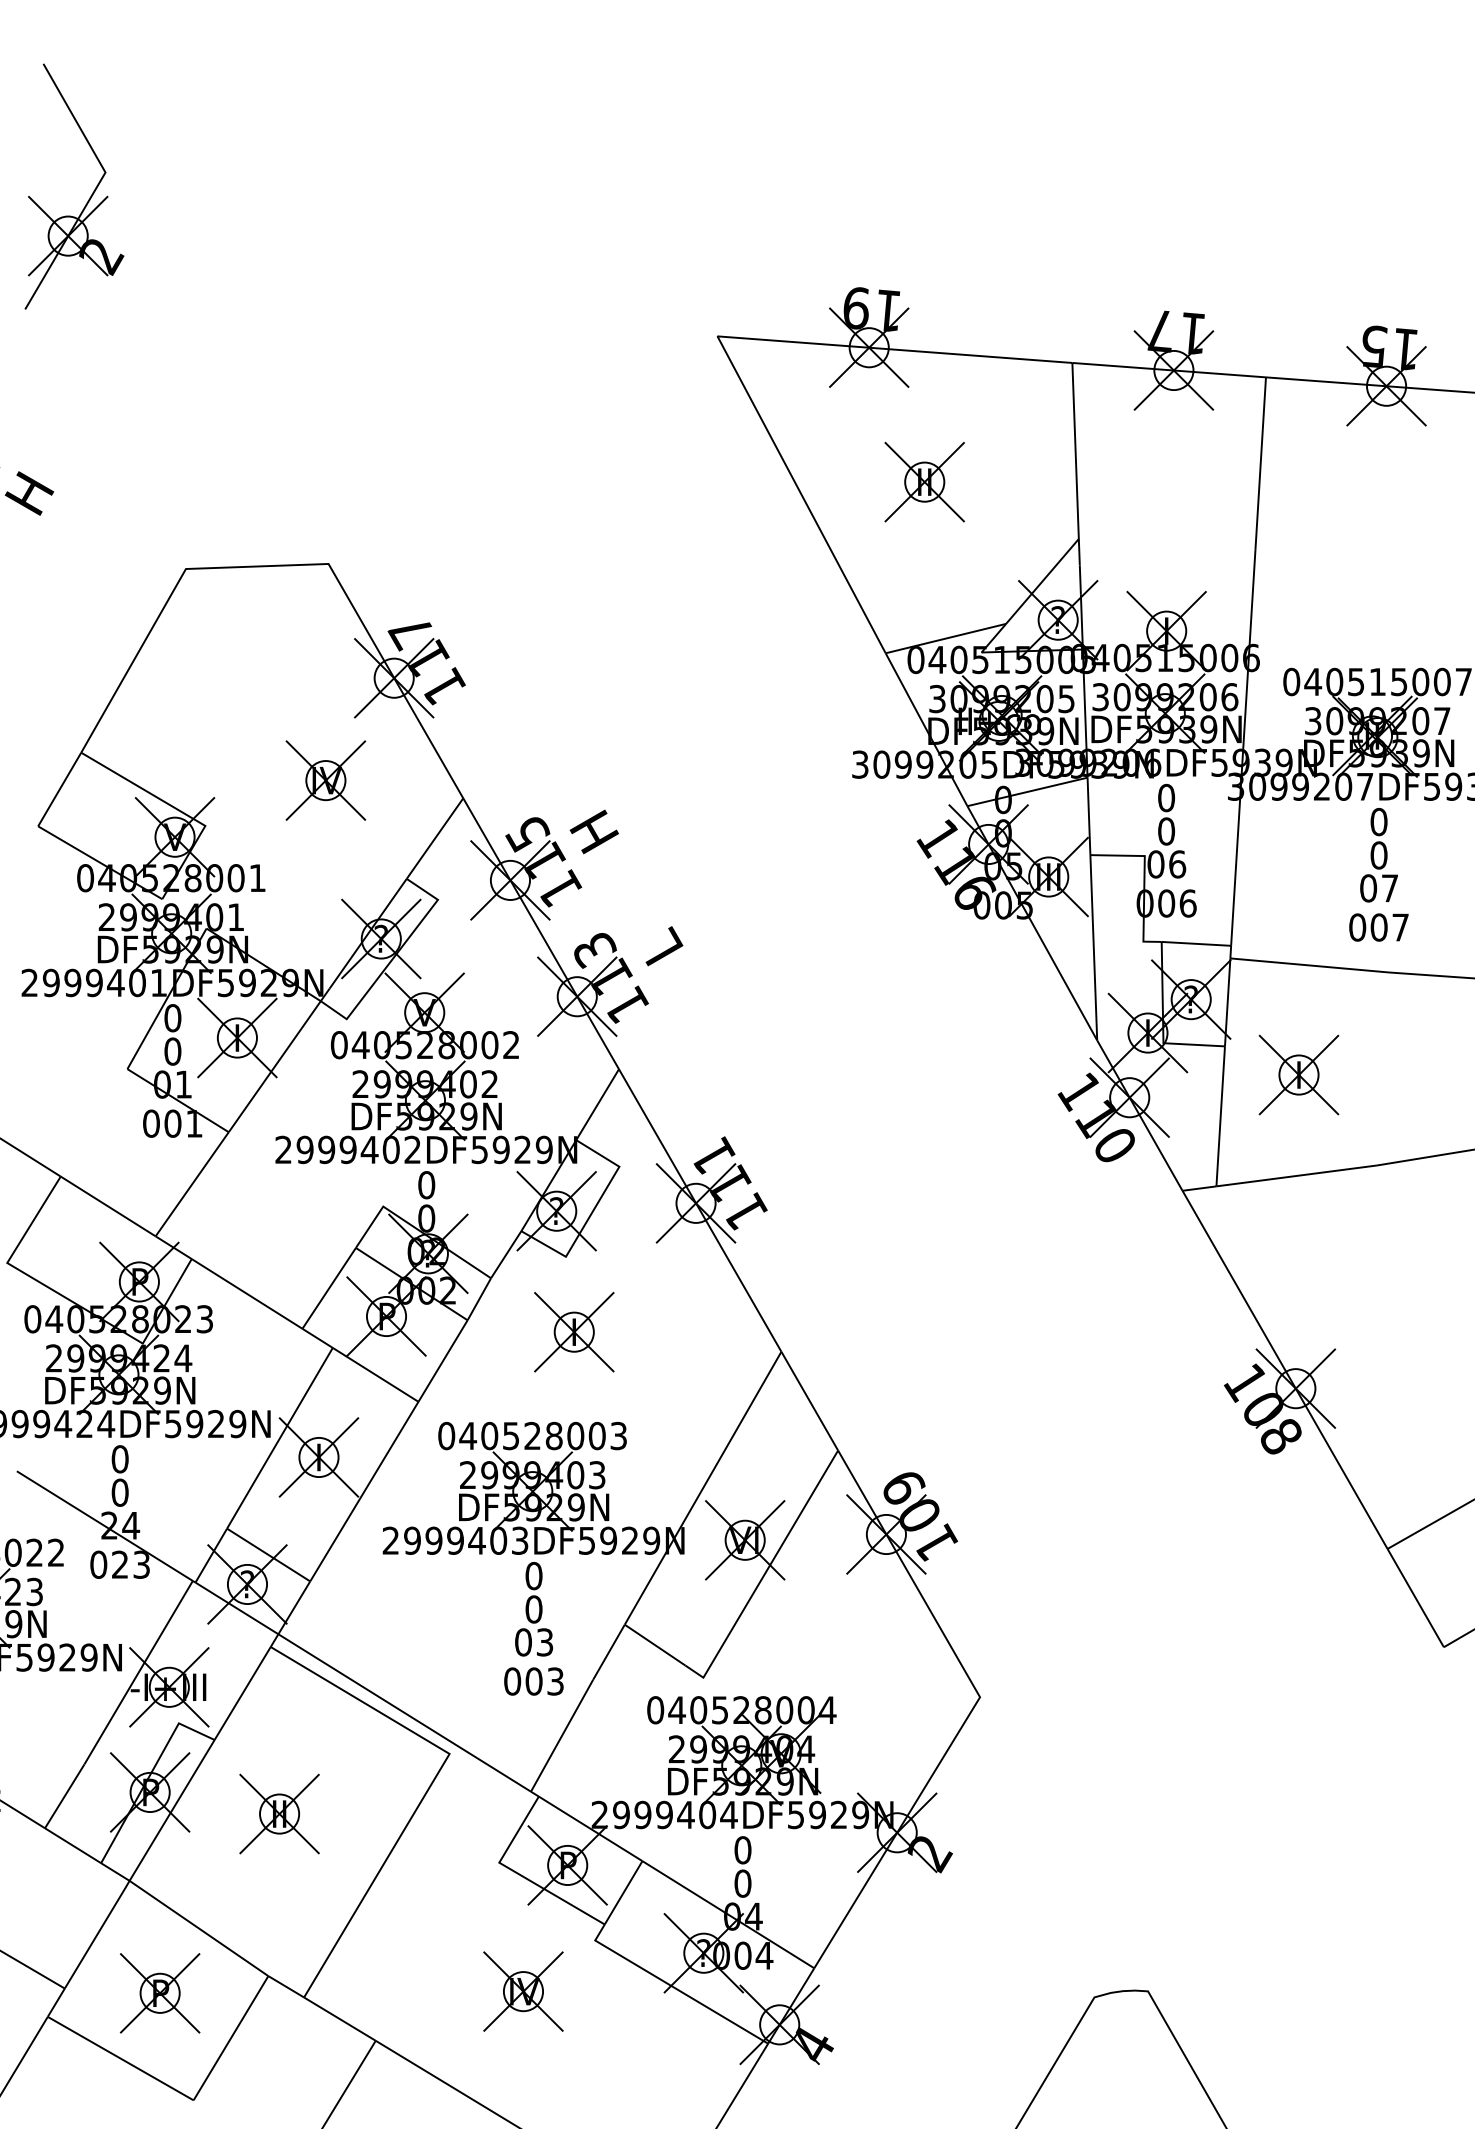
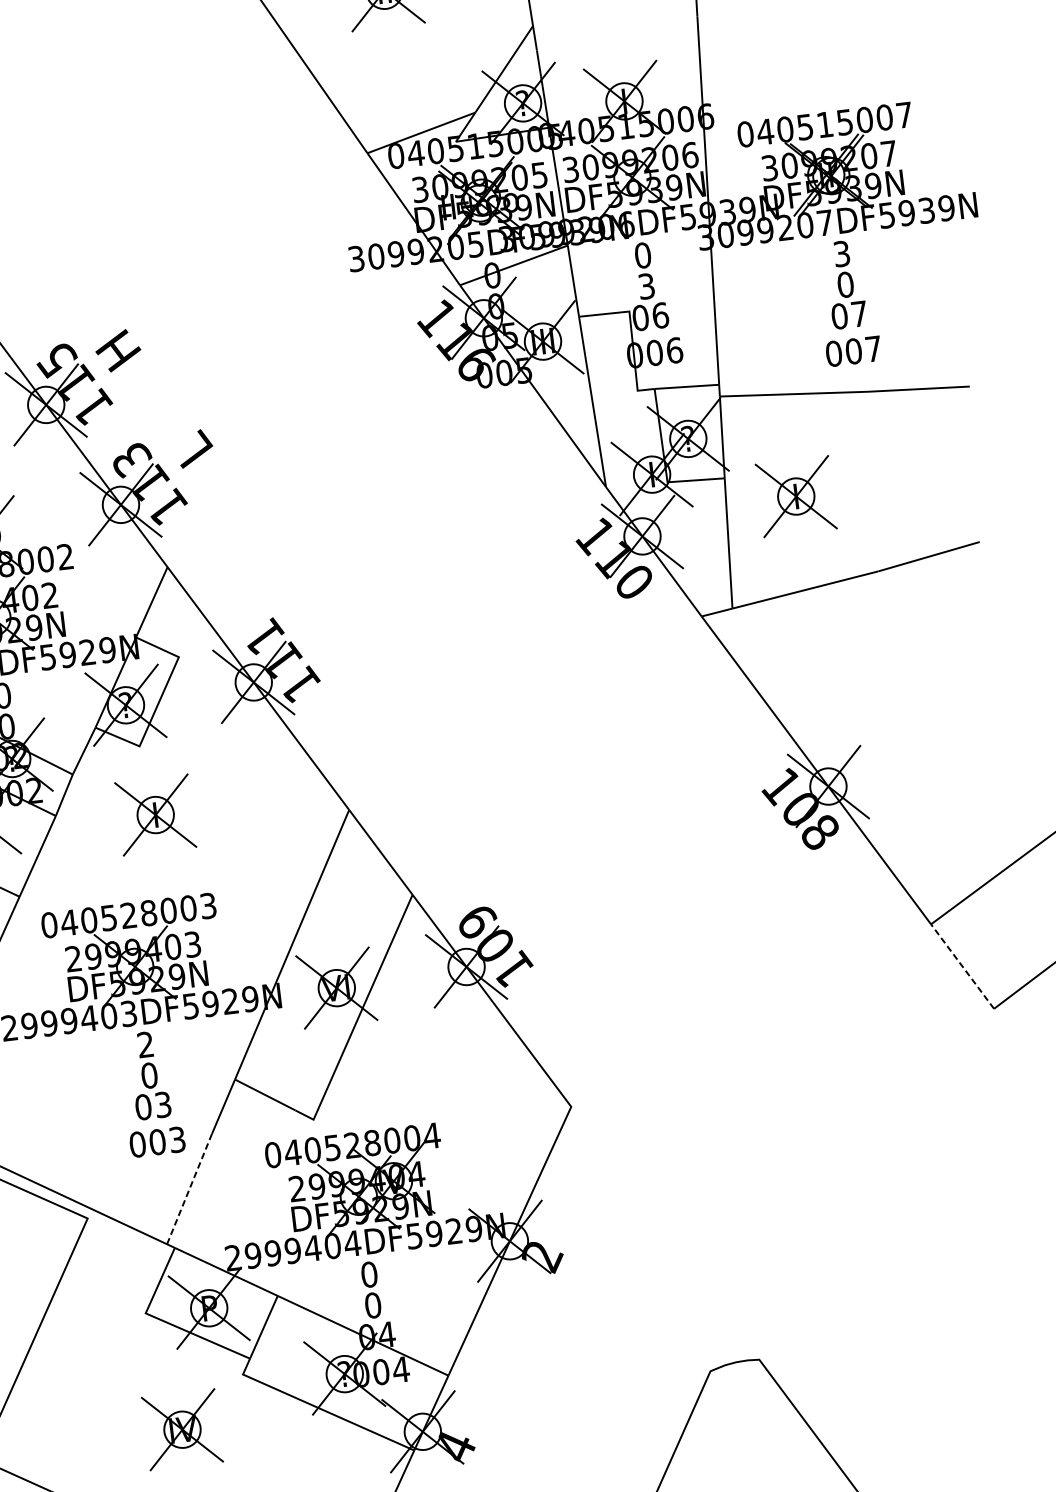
text: (1378, 822) -> (841, 254), 0 -> 3
text: (1166, 831) -> (646, 286), 0 -> 3
text: (533, 1576) -> (145, 1045), 0 -> 2
line: (1415, 1598) -> (962, 966), solid -> dashed
line: (562, 1735) -> (189, 1188), solid -> dashed

